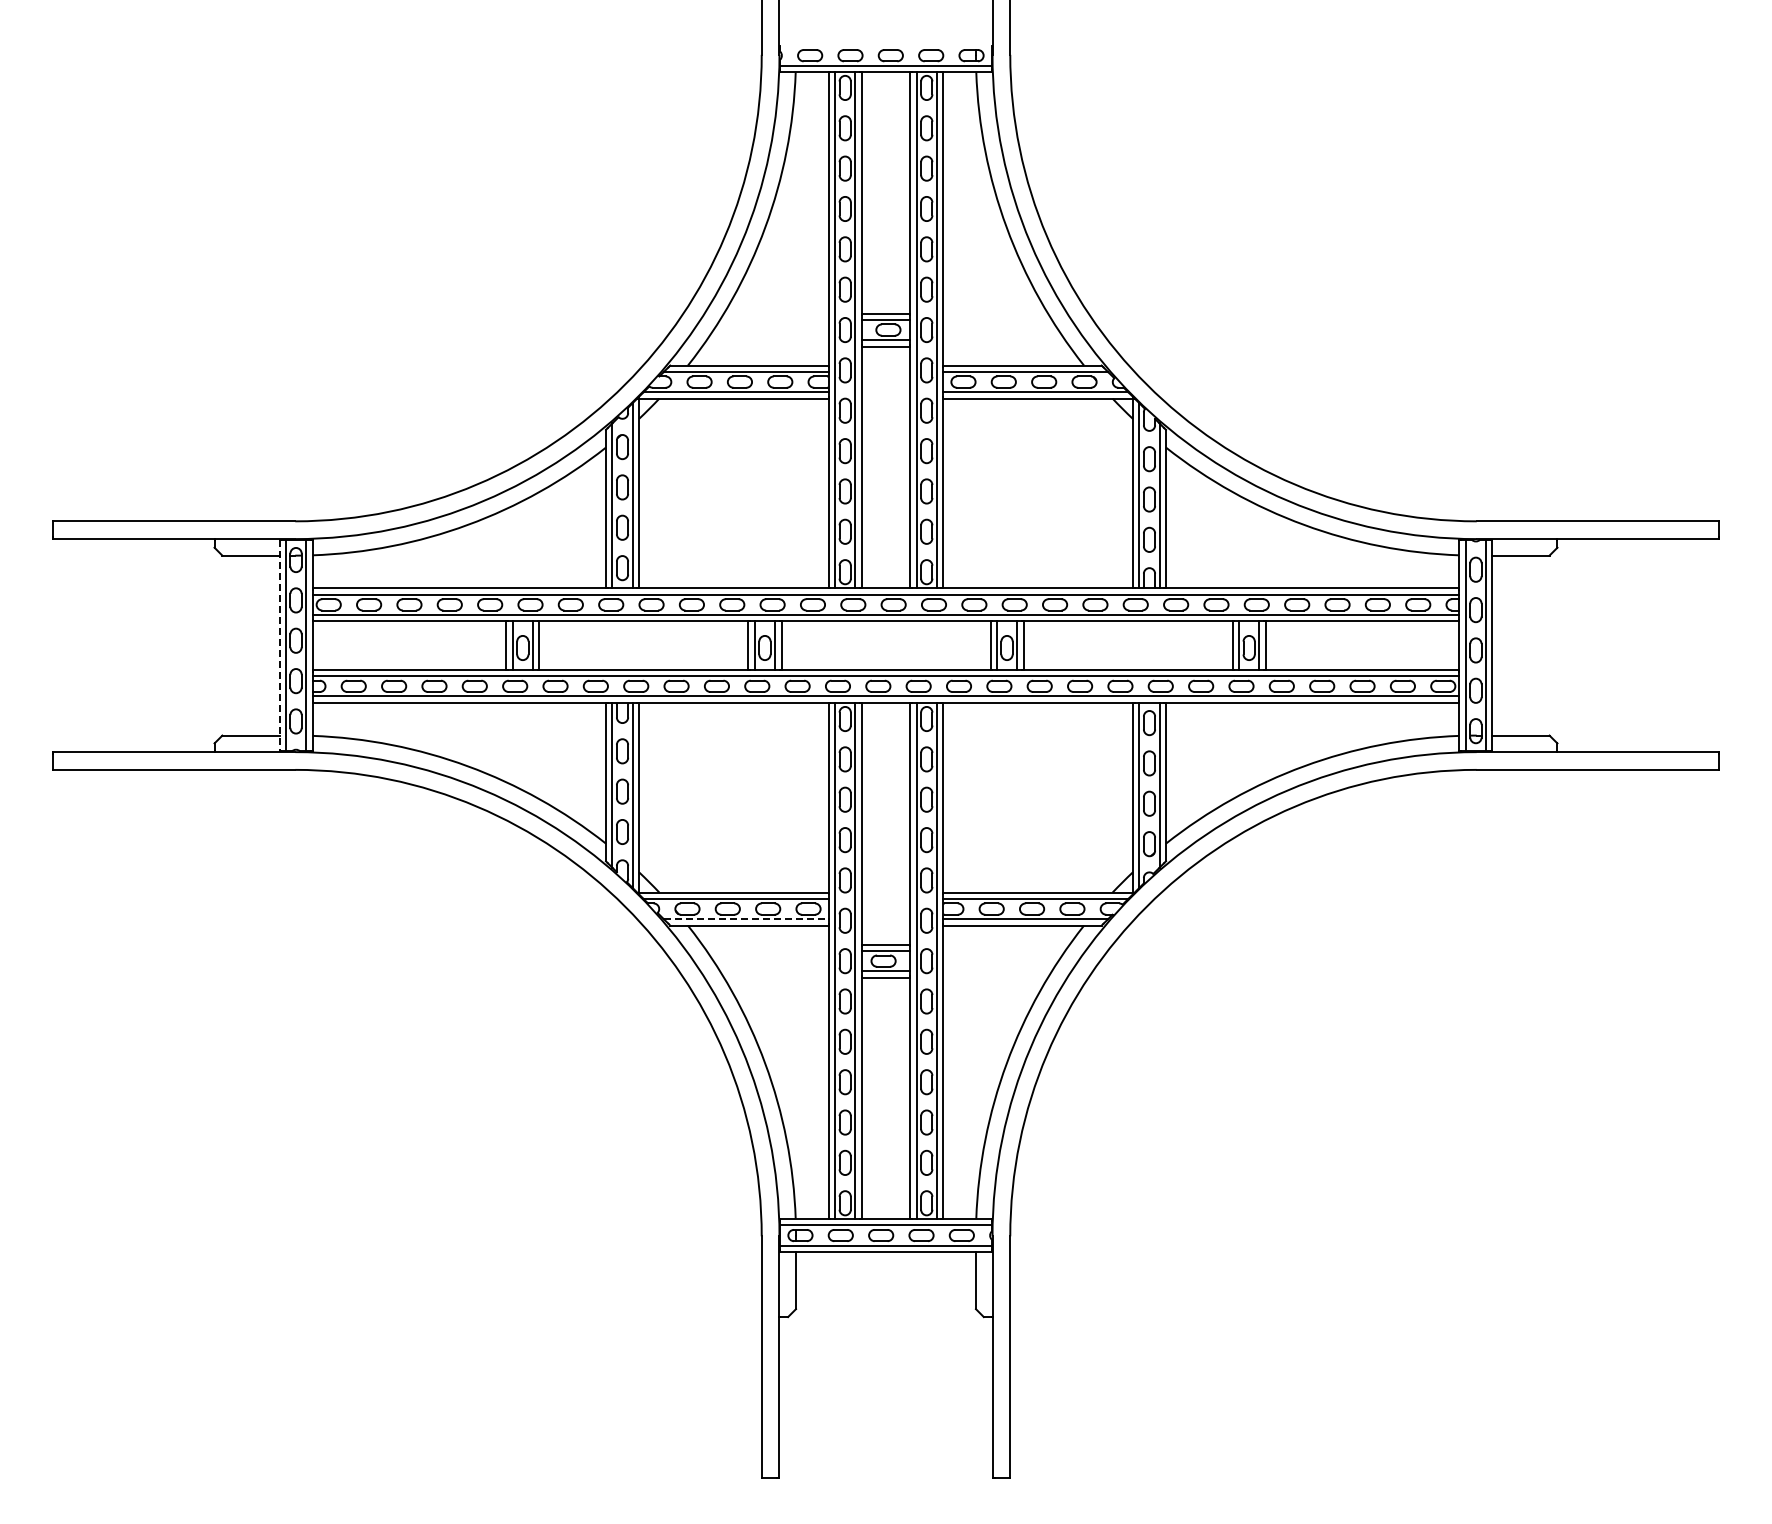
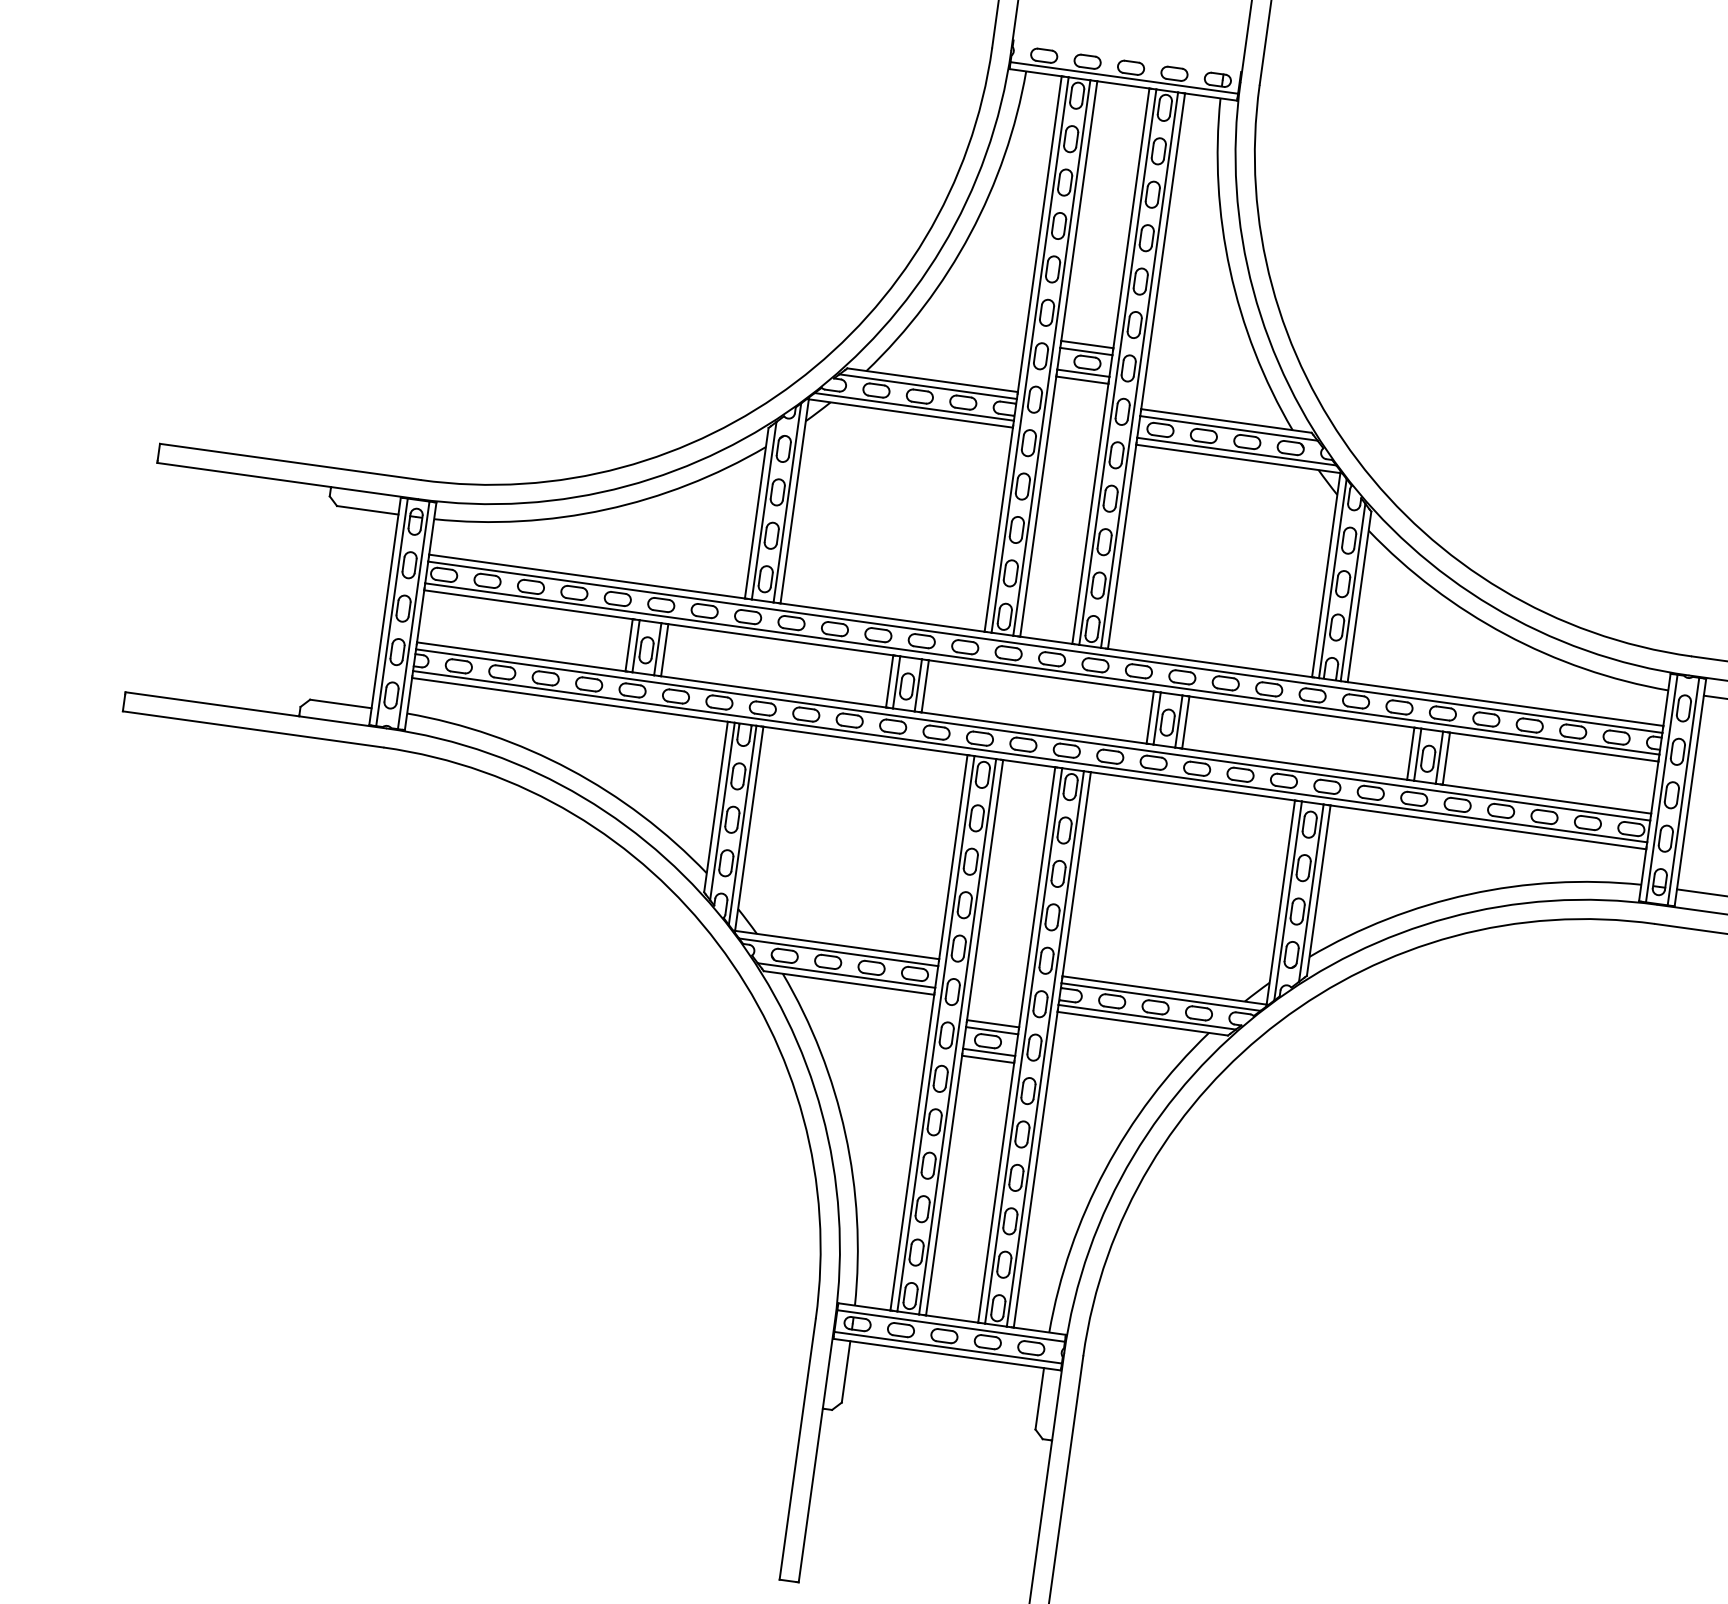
line: (279, 645) -> (385, 611), dashed -> solid
line: (746, 919) -> (846, 975), dashed -> solid

